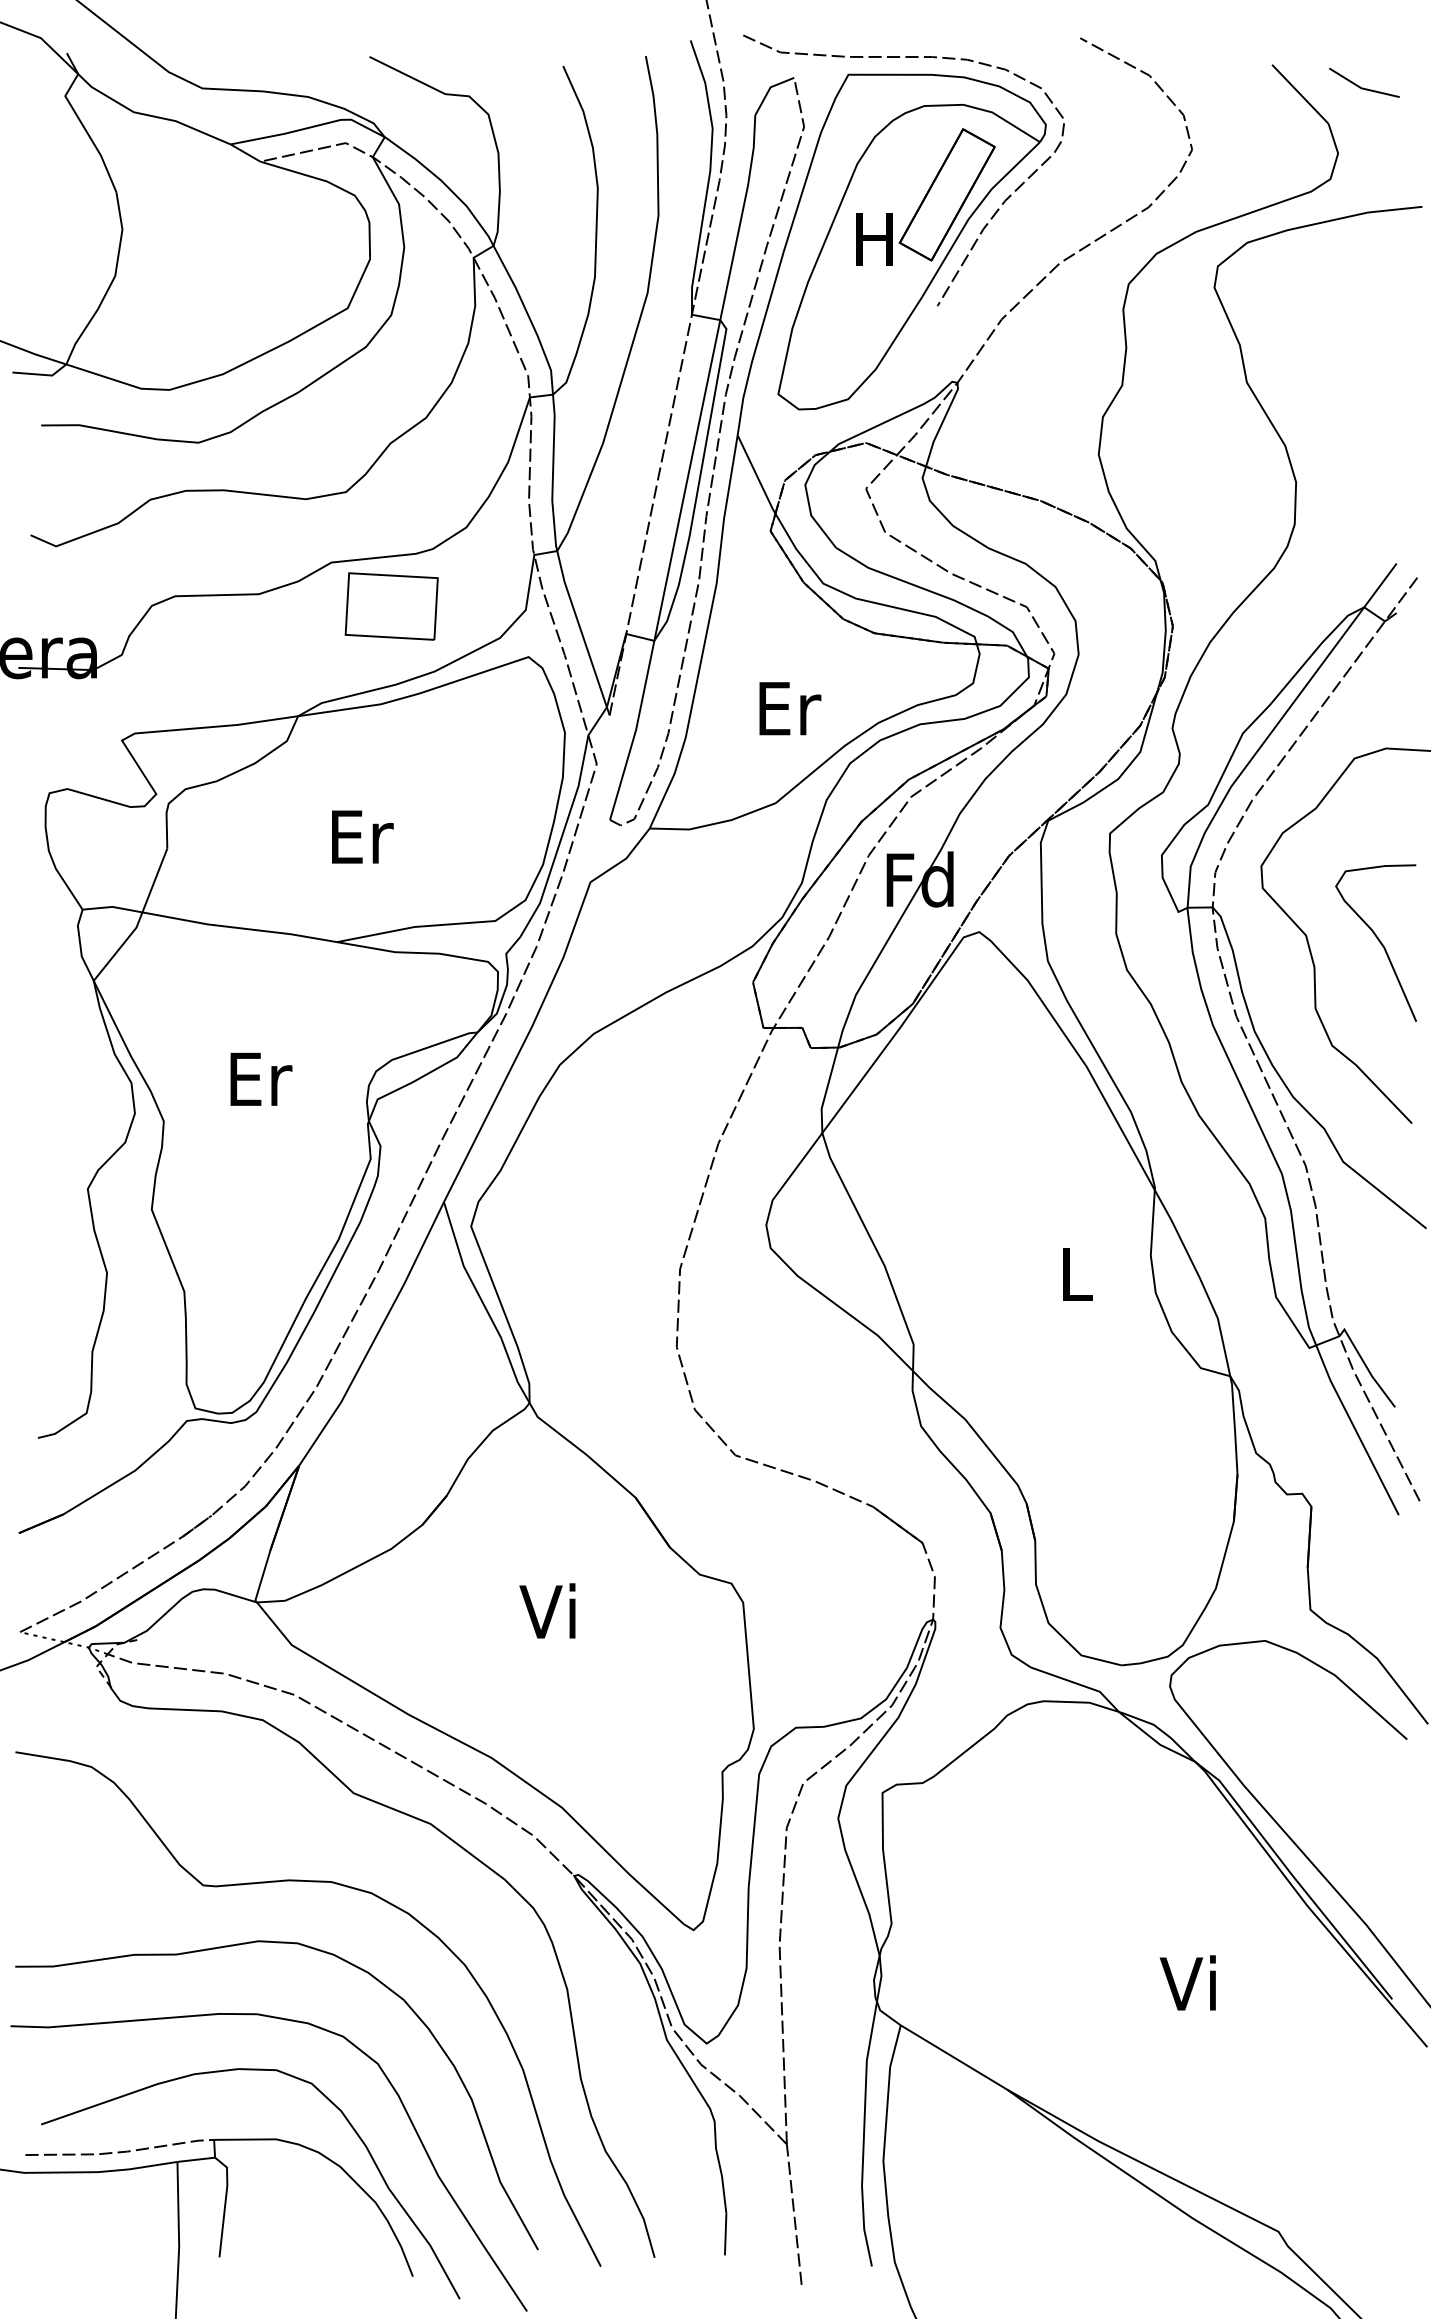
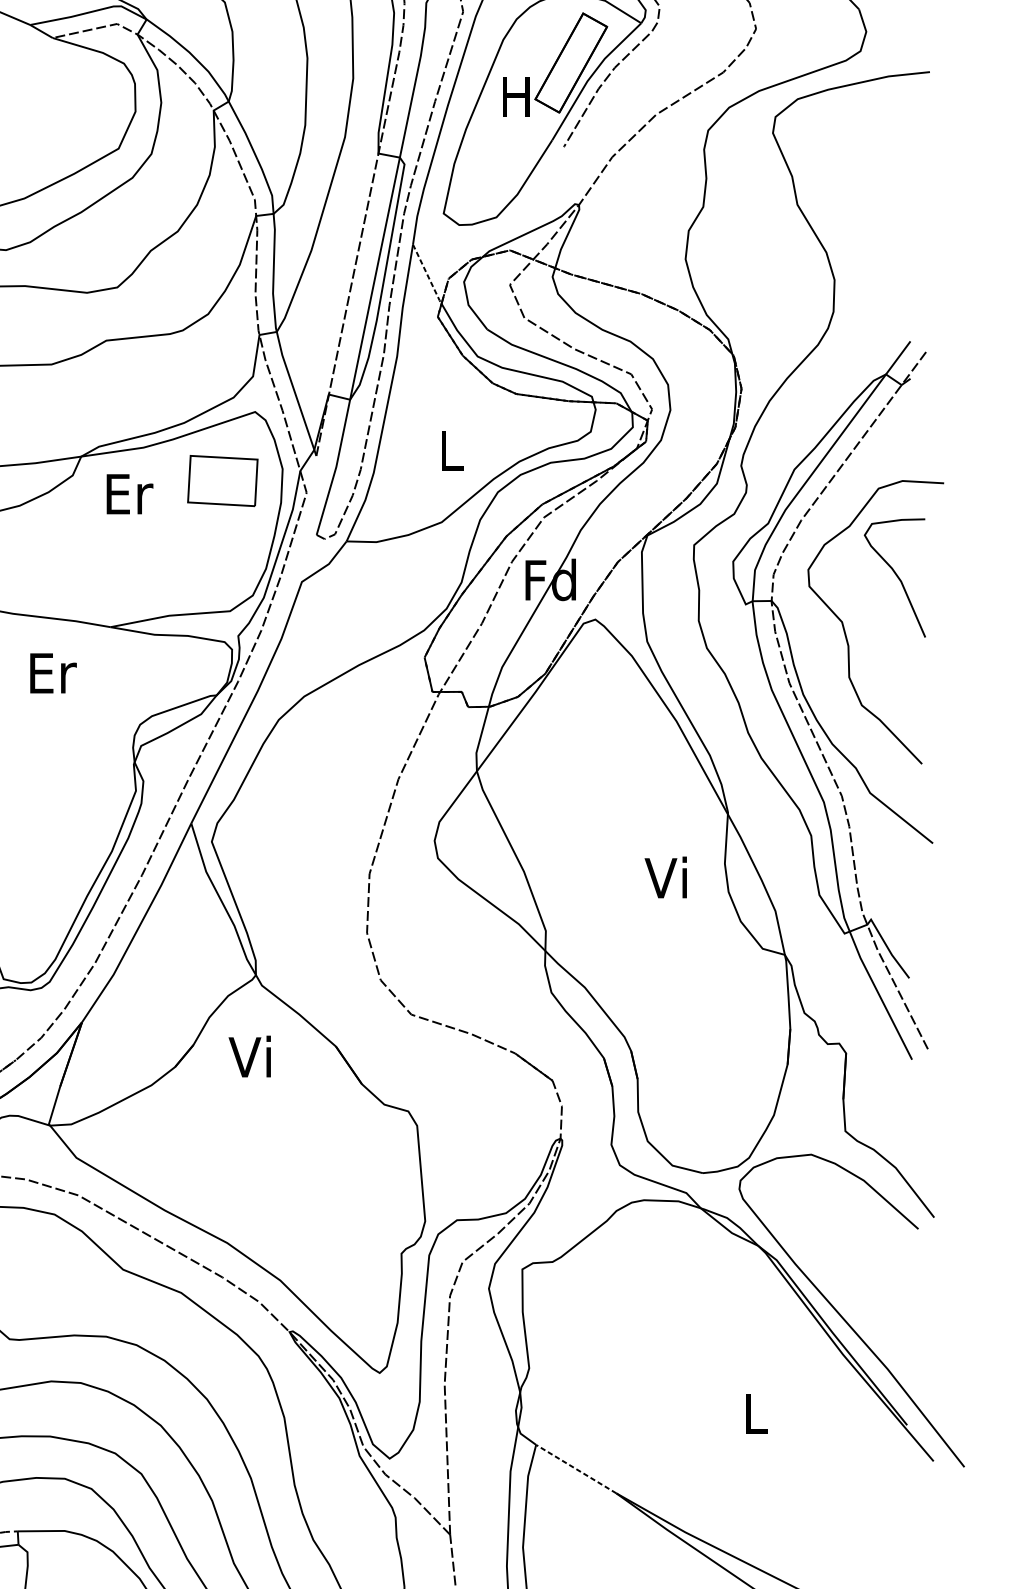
line: (756, 475) -> (427, 274), solid -> dashed
part: (391, 606) -> (222, 481), moved
text: (790, 708) -> (452, 450), Er -> L
text: (362, 836) -> (129, 493), moved
curve: (1378, 941) -> (896, 576), moved
text: (261, 1078) -> (53, 672), moved
text: (1072, 1273) -> (665, 877), L -> Vi
text: (547, 1610) -> (249, 1056), moved
text: (1187, 1982) -> (752, 1412), Vi -> L
line: (953, 2057) -> (575, 1469), solid -> dashed

